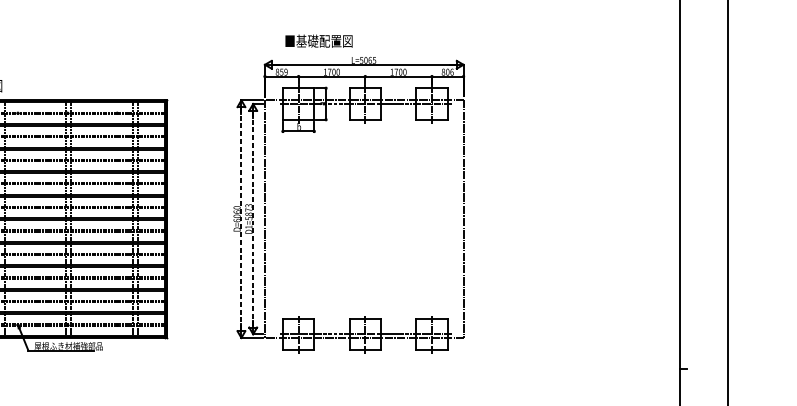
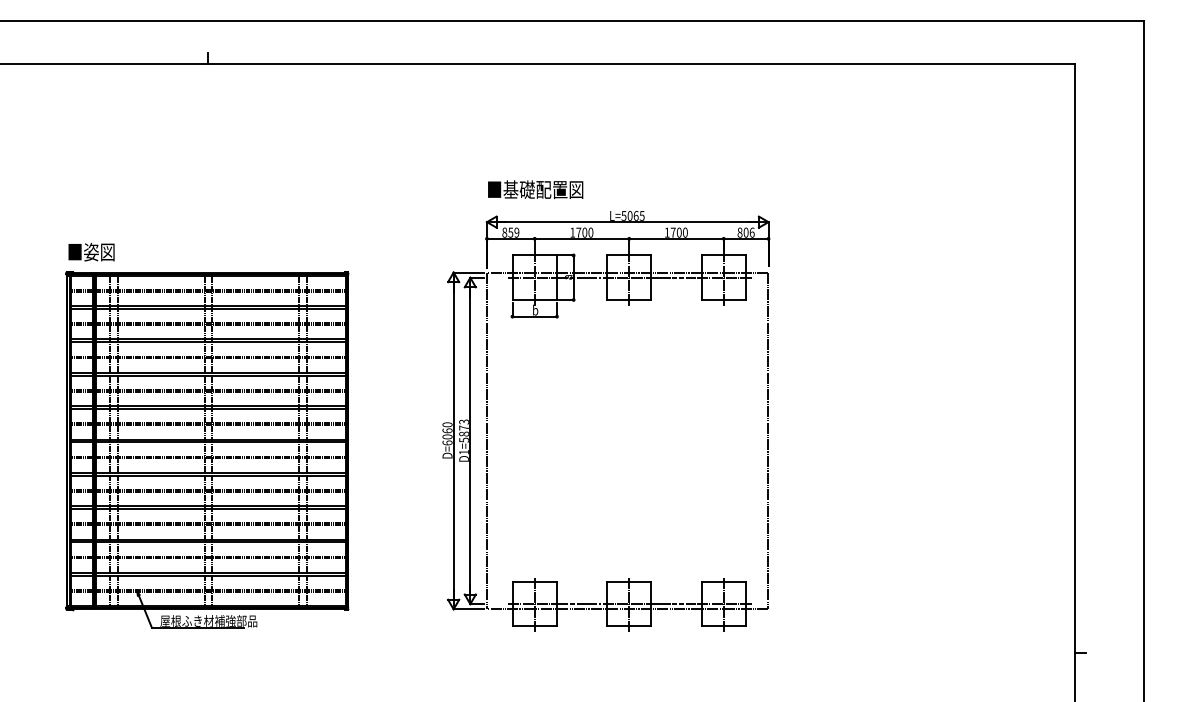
text: (318, 41) -> (535, 189), moved
line: (241, 218) -> (453, 440), dashed -> solid
line: (253, 219) -> (470, 441), dashed -> solid

